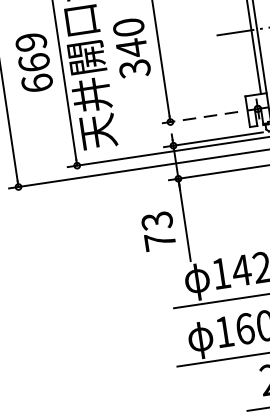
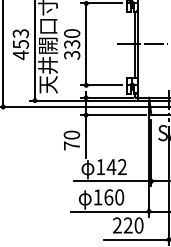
text: (132, 48) -> (72, 44), 340 -> 330
text: (33, 63) -> (20, 44), 669 -> 453
line: (199, 118) -> (101, 85), dashed -> solid
text: (156, 219) -> (71, 134), 73 -> 70

